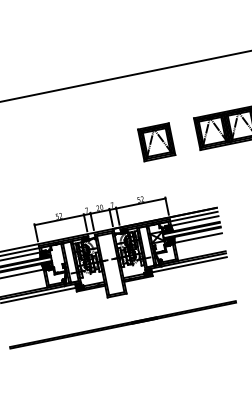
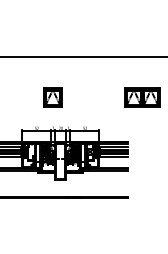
part: (155, 142) -> (52, 97), moved

